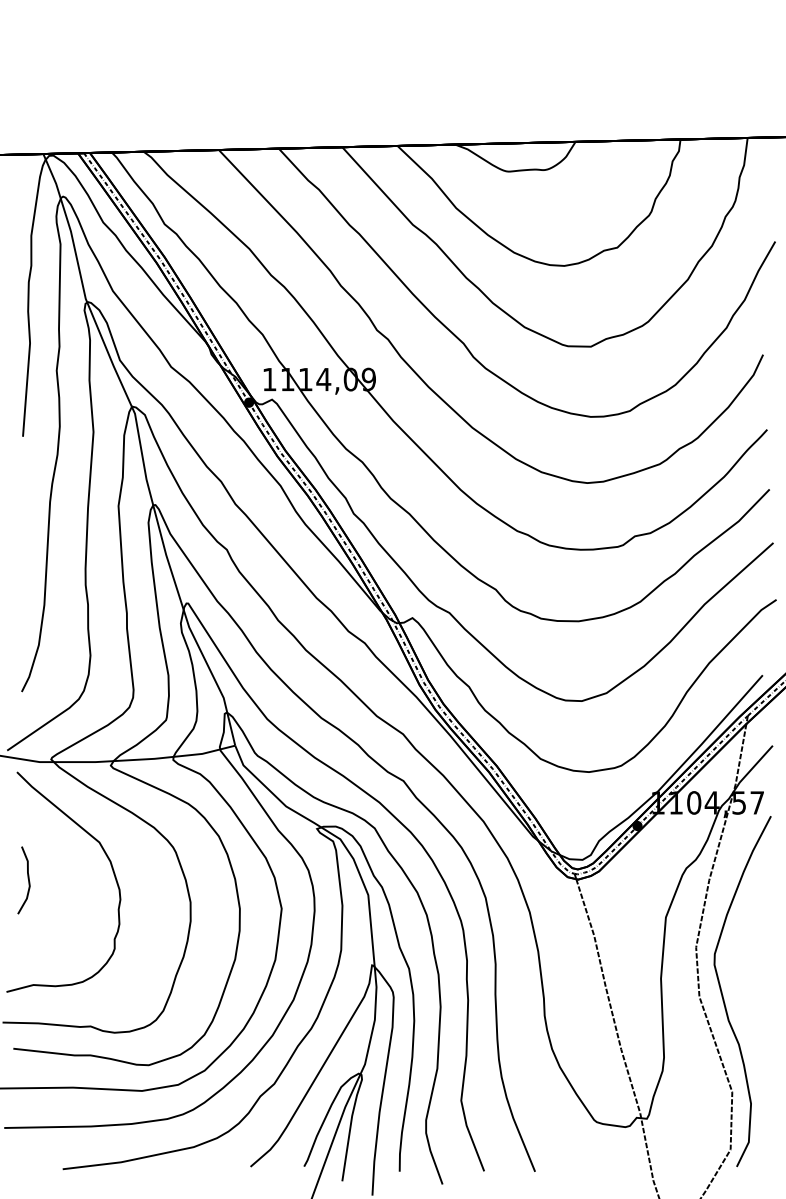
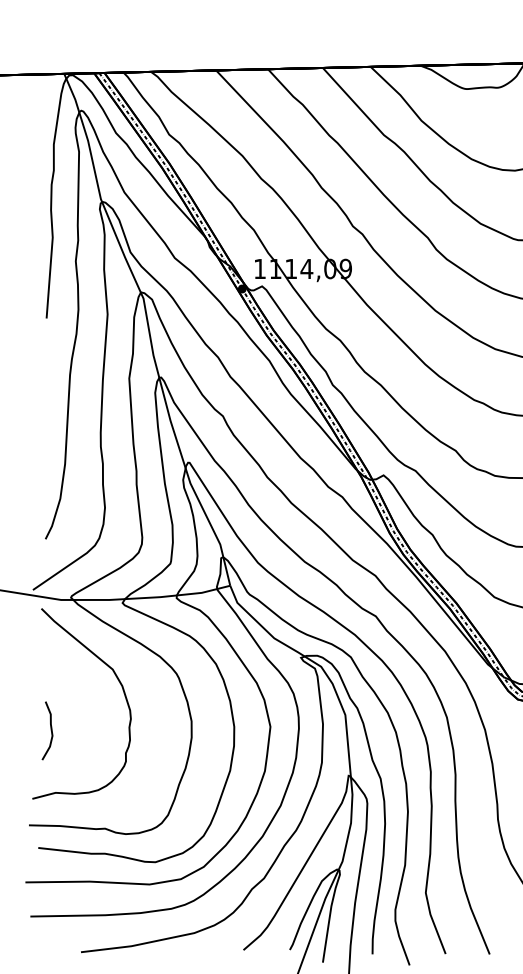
curve: (27, 878) -> (50, 729), moved

